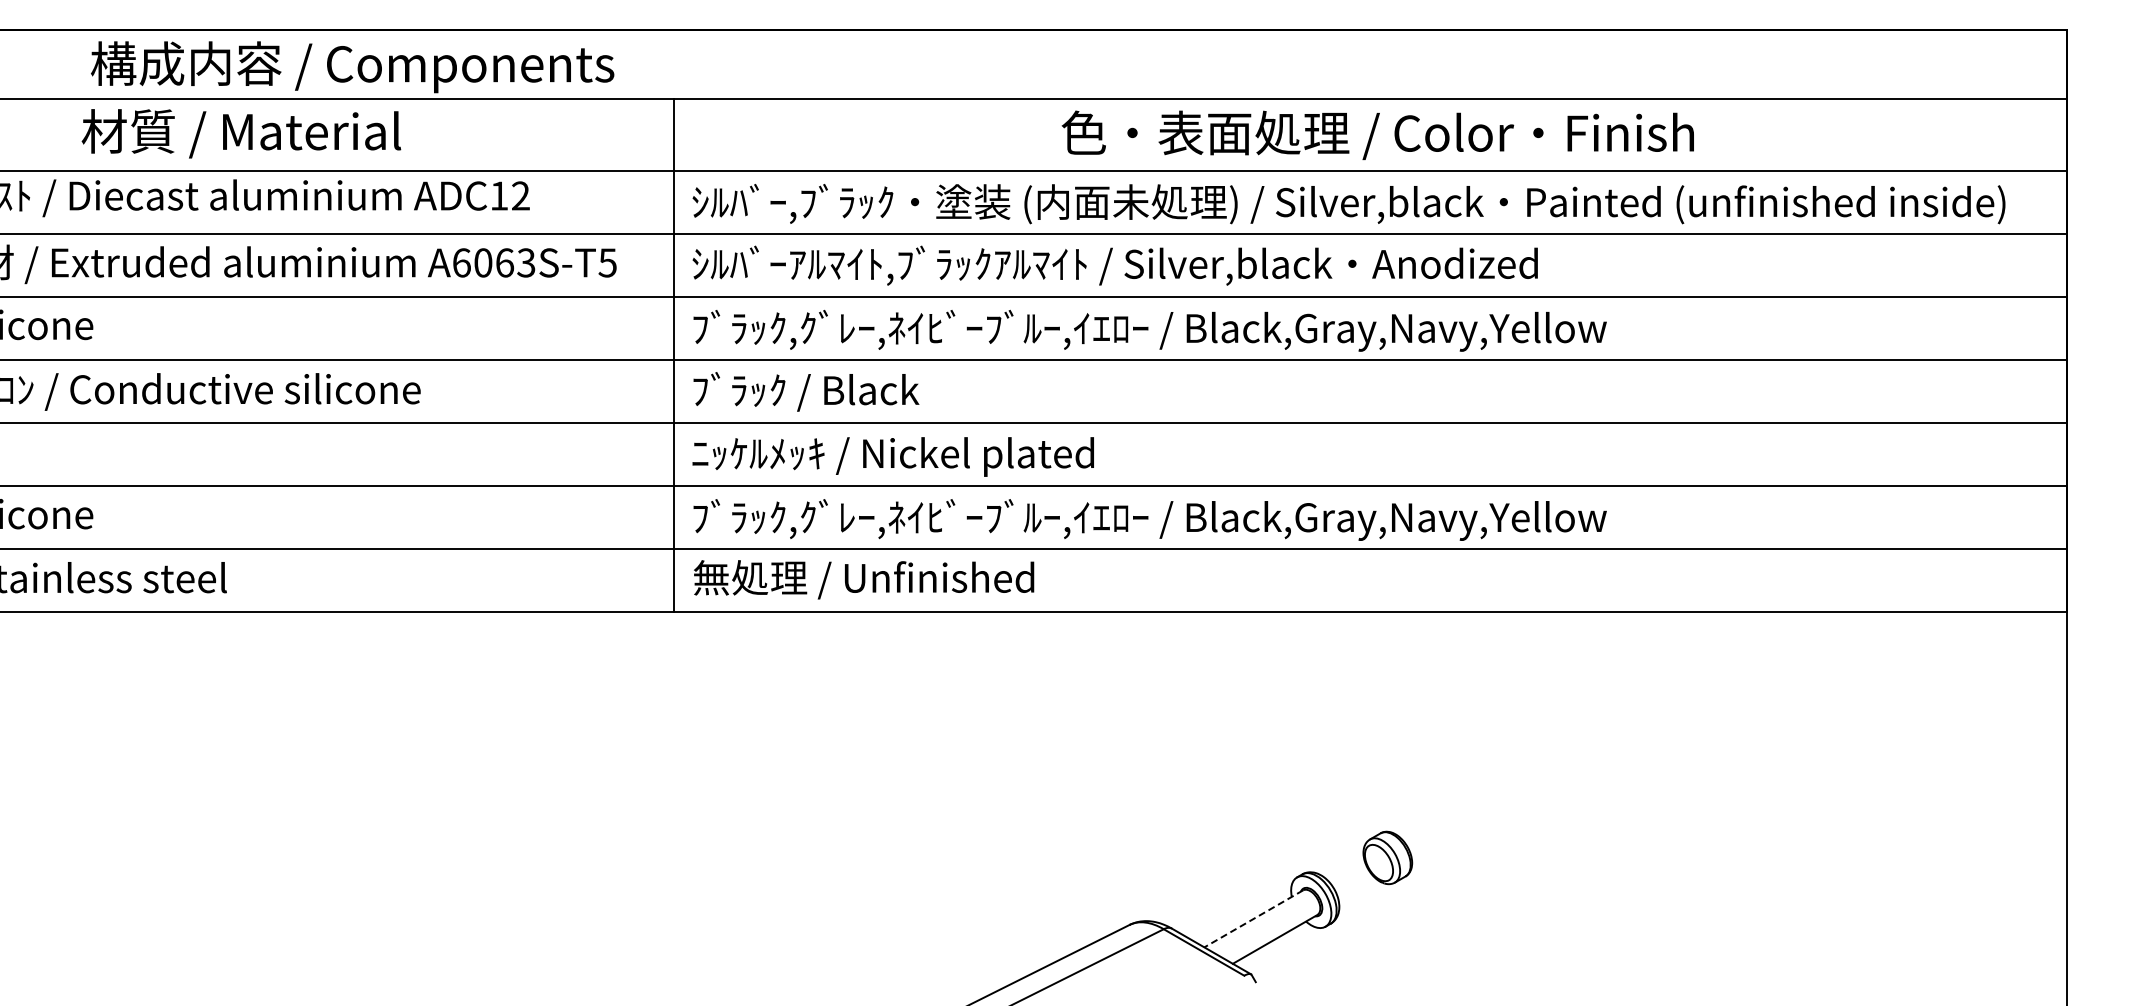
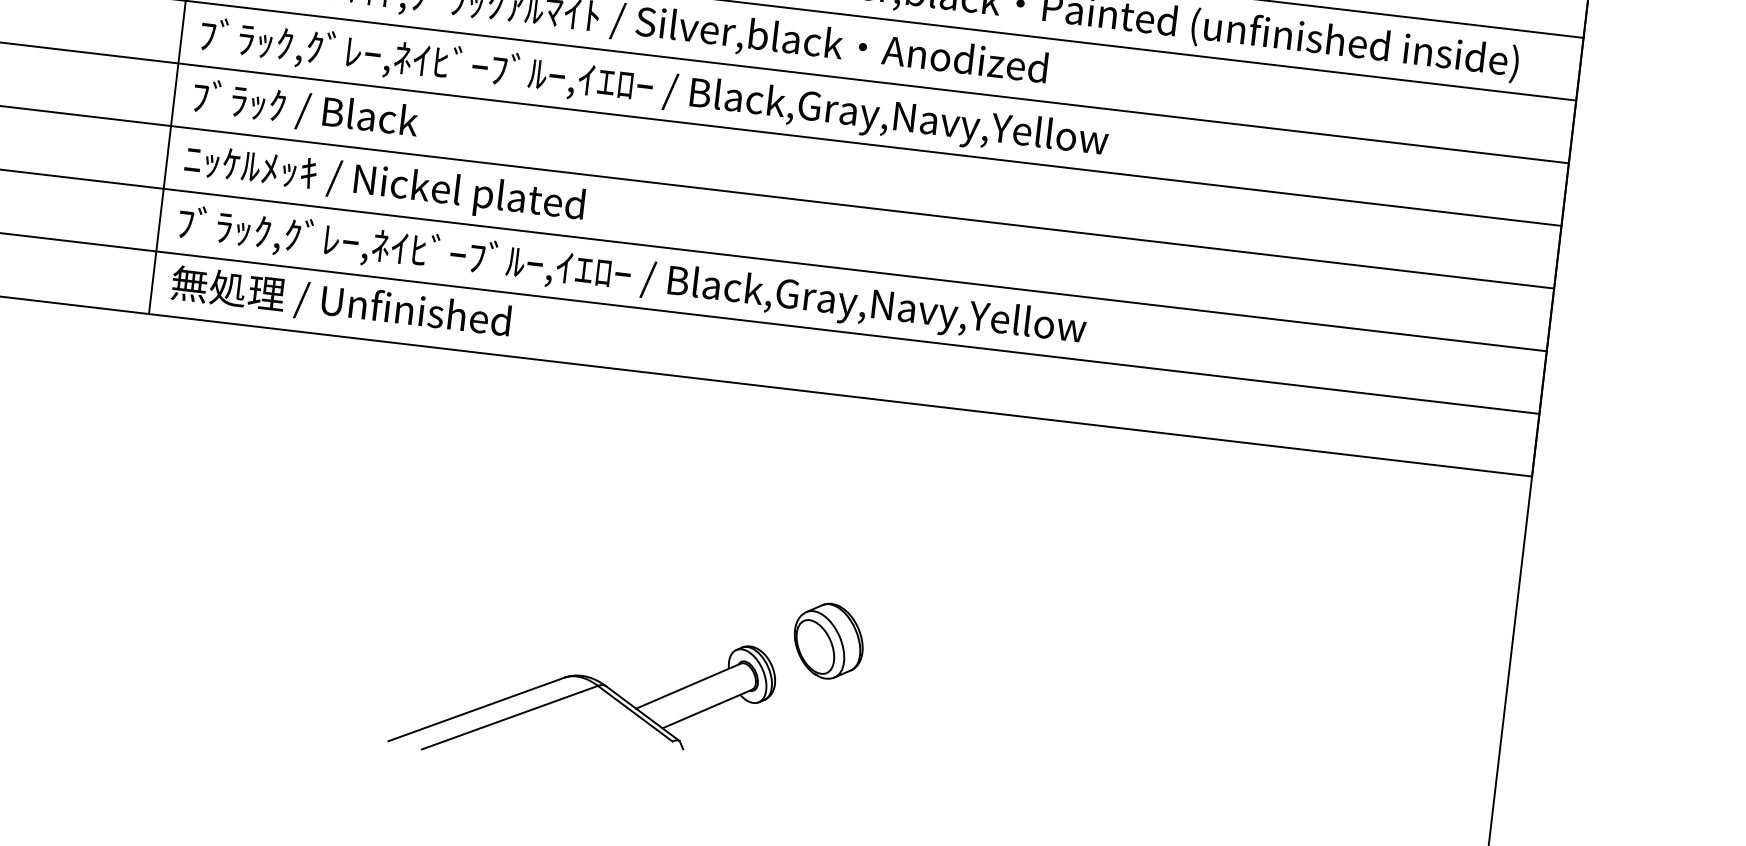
part: (1387, 857) -> (828, 640), size x1.43
line: (1253, 919) -> (688, 686), dashed -> solid

